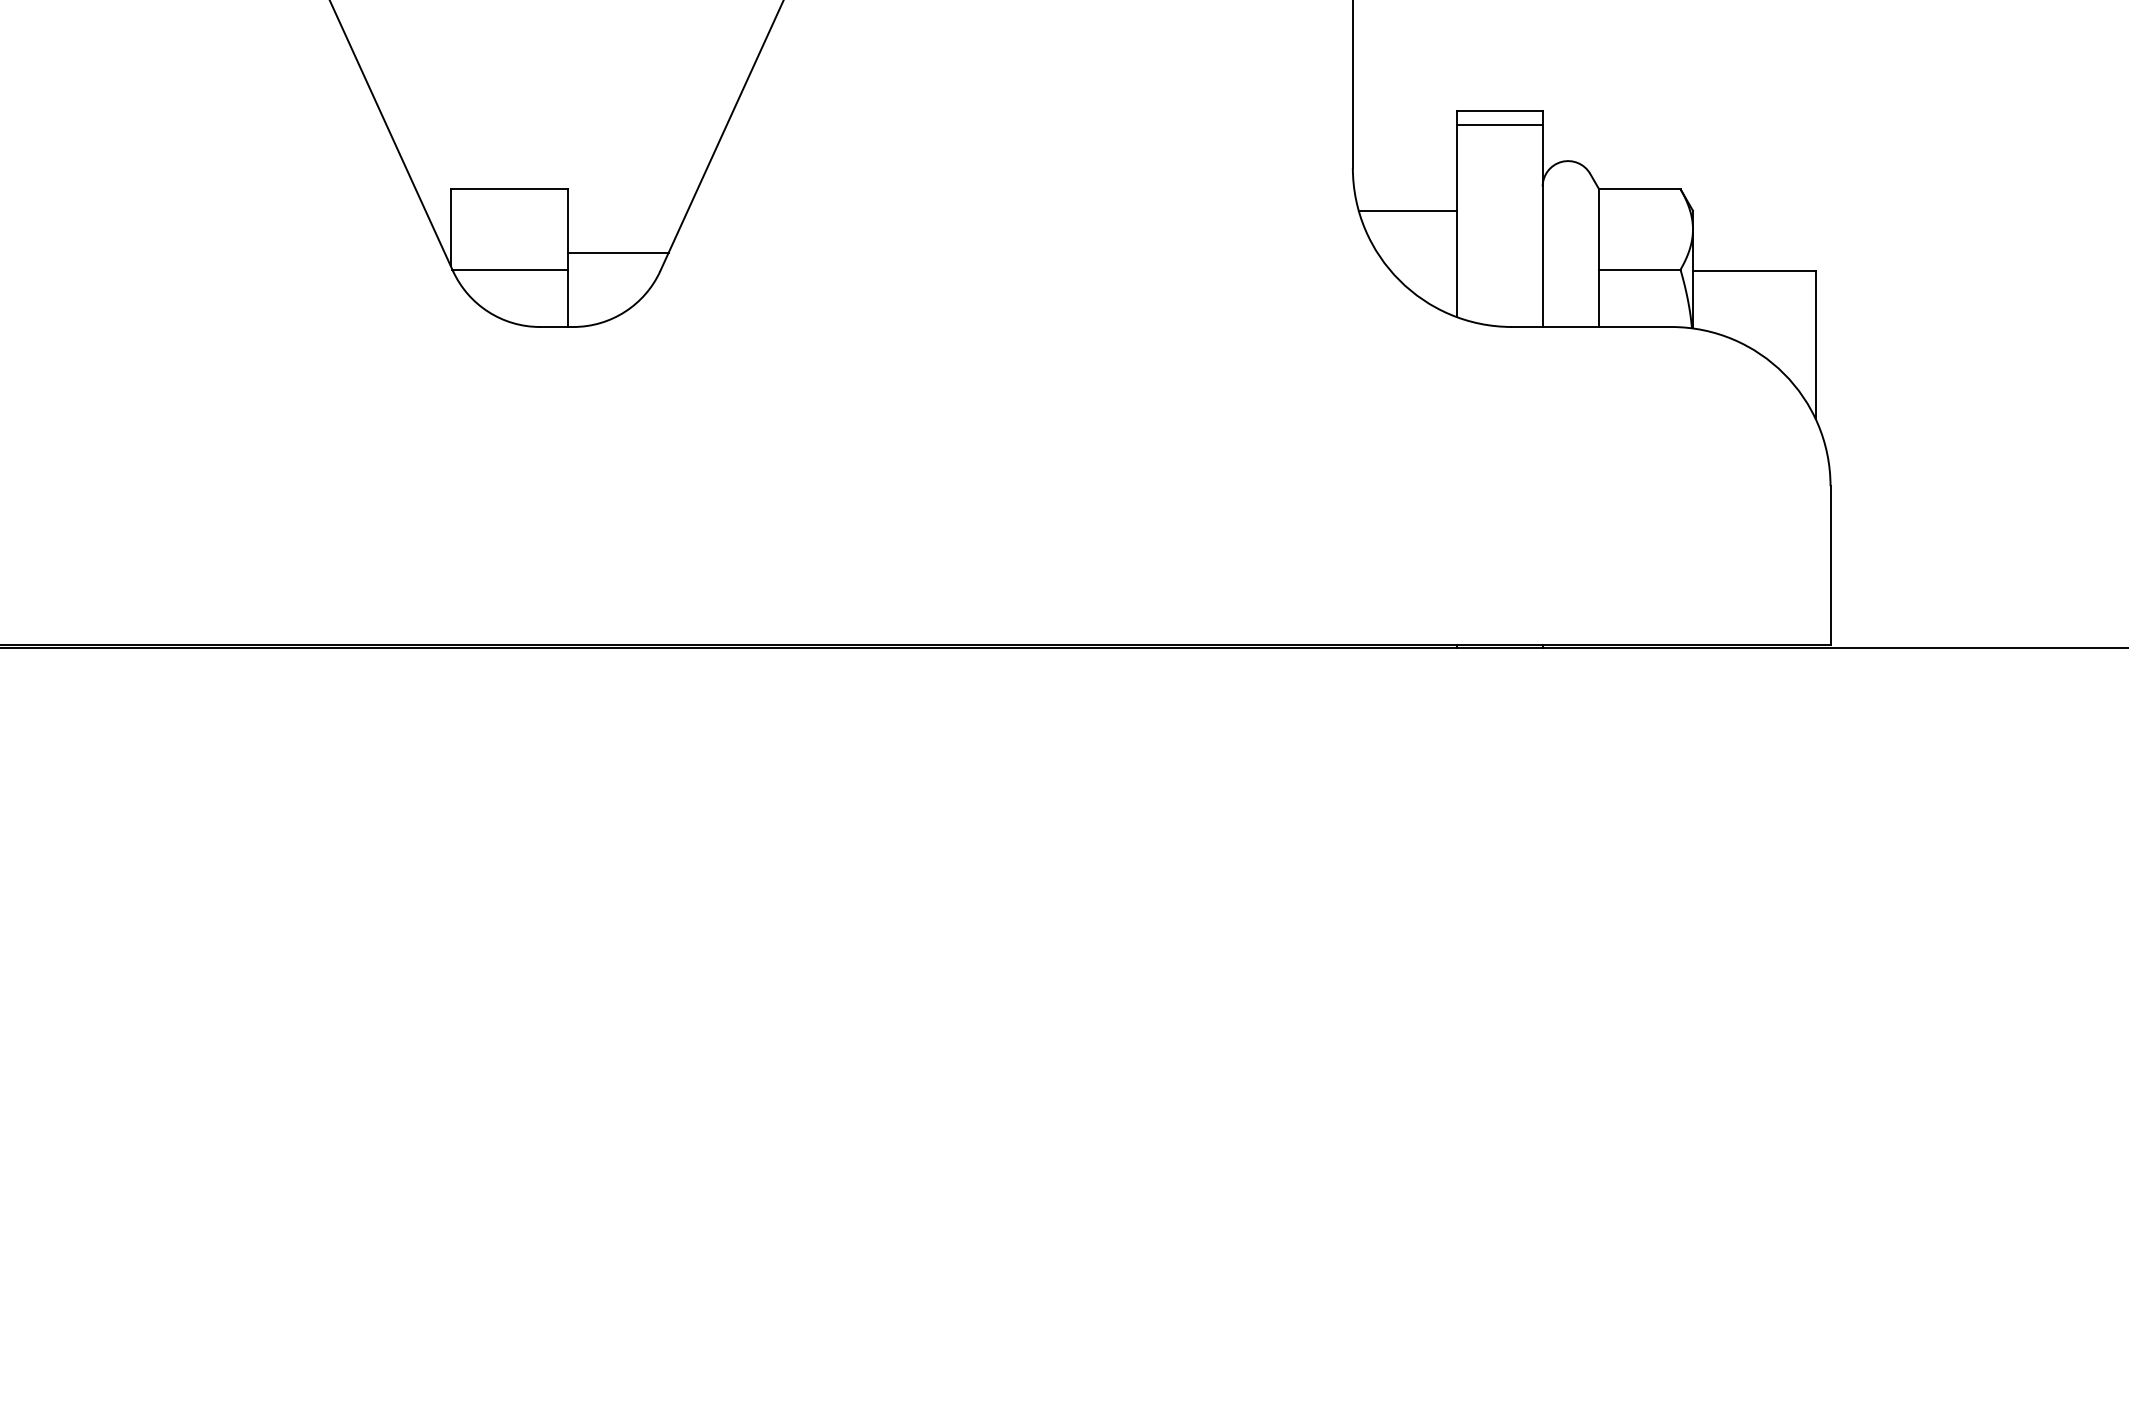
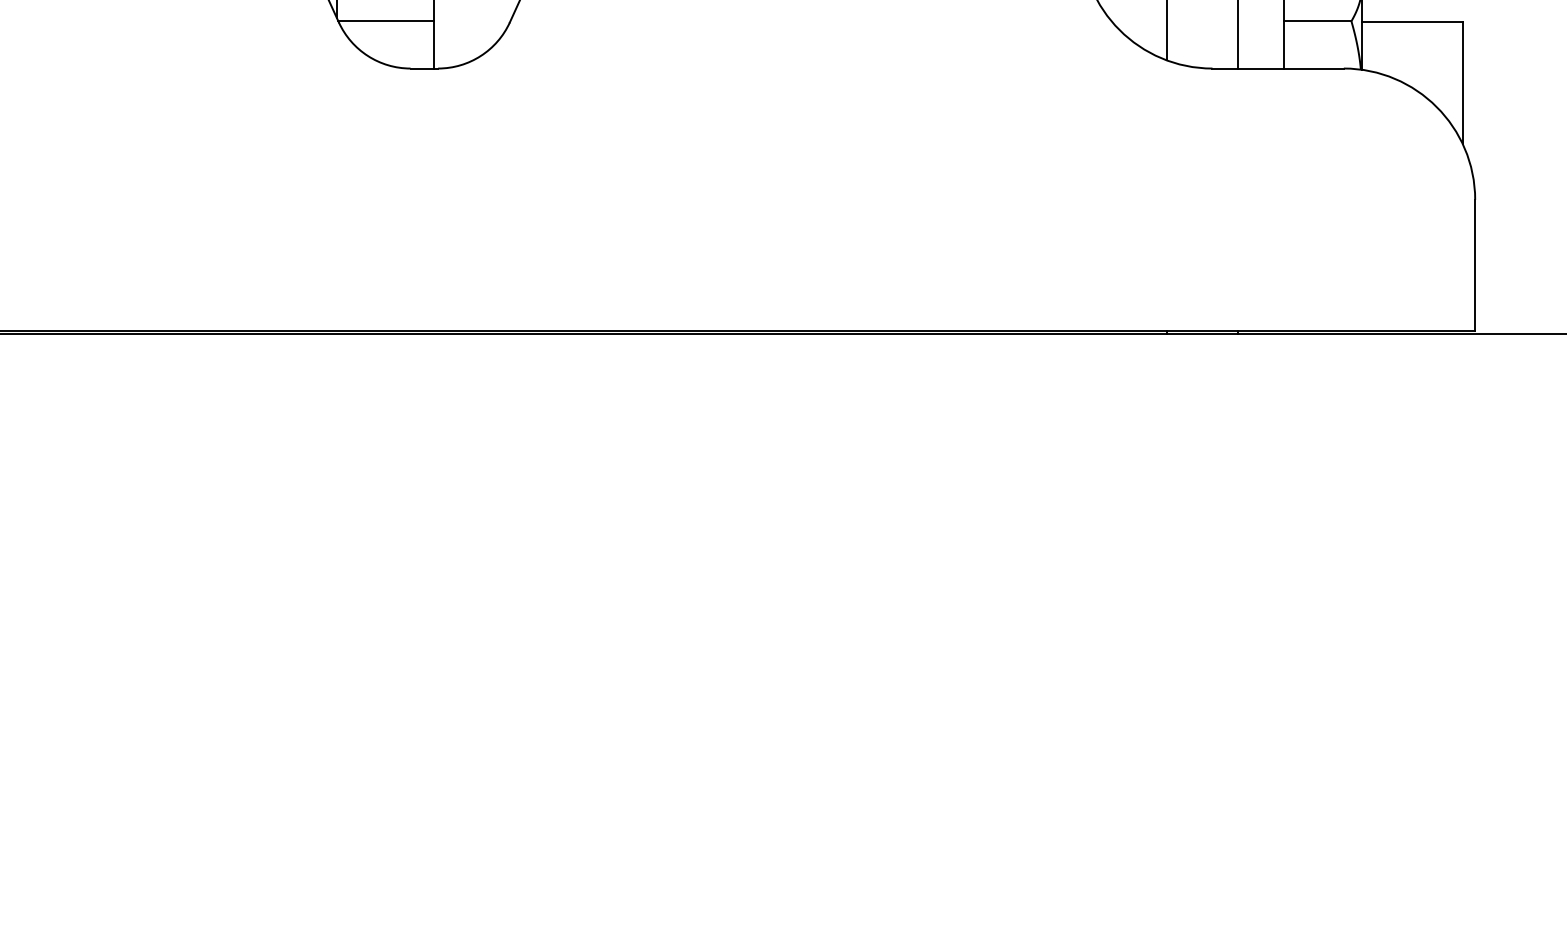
line: (617, 253) -> (474, 7), removed

